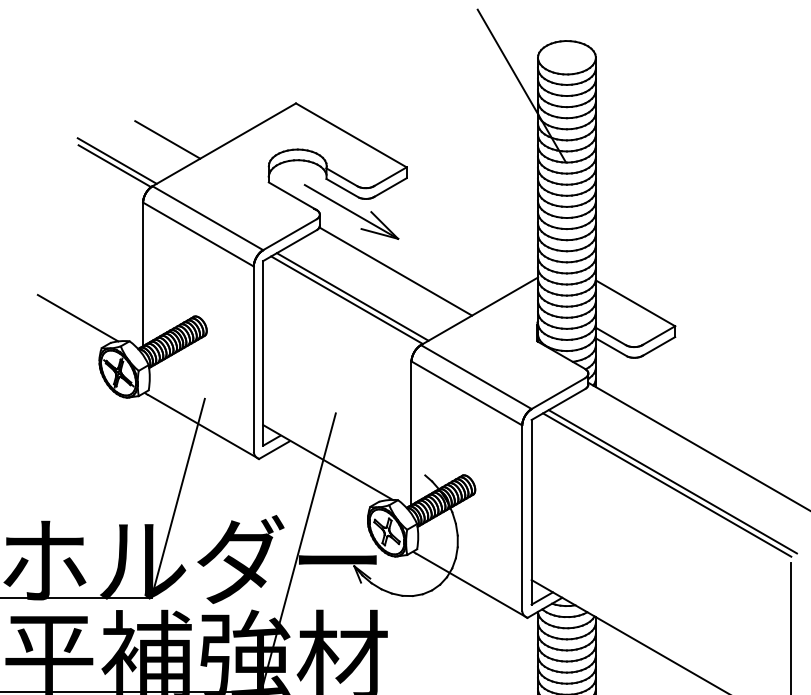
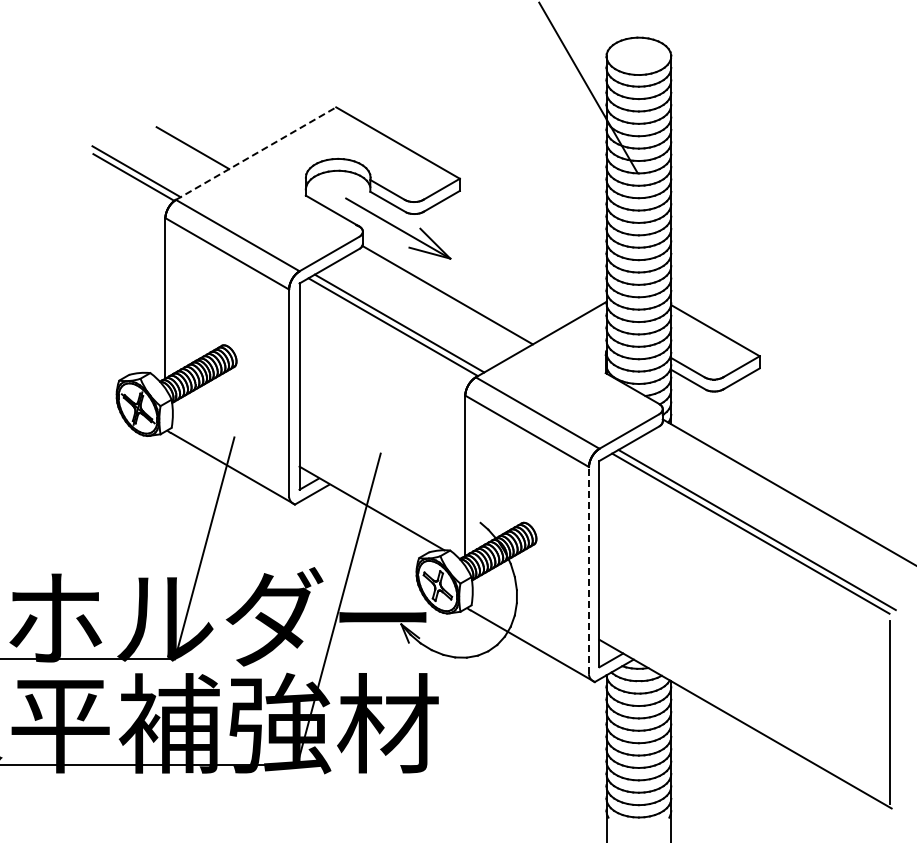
line: (224, 144) -> (256, 153), solid -> dashed
line: (77, 318) -> (92, 347), removed
line: (521, 518) -> (588, 570), solid -> dashed

